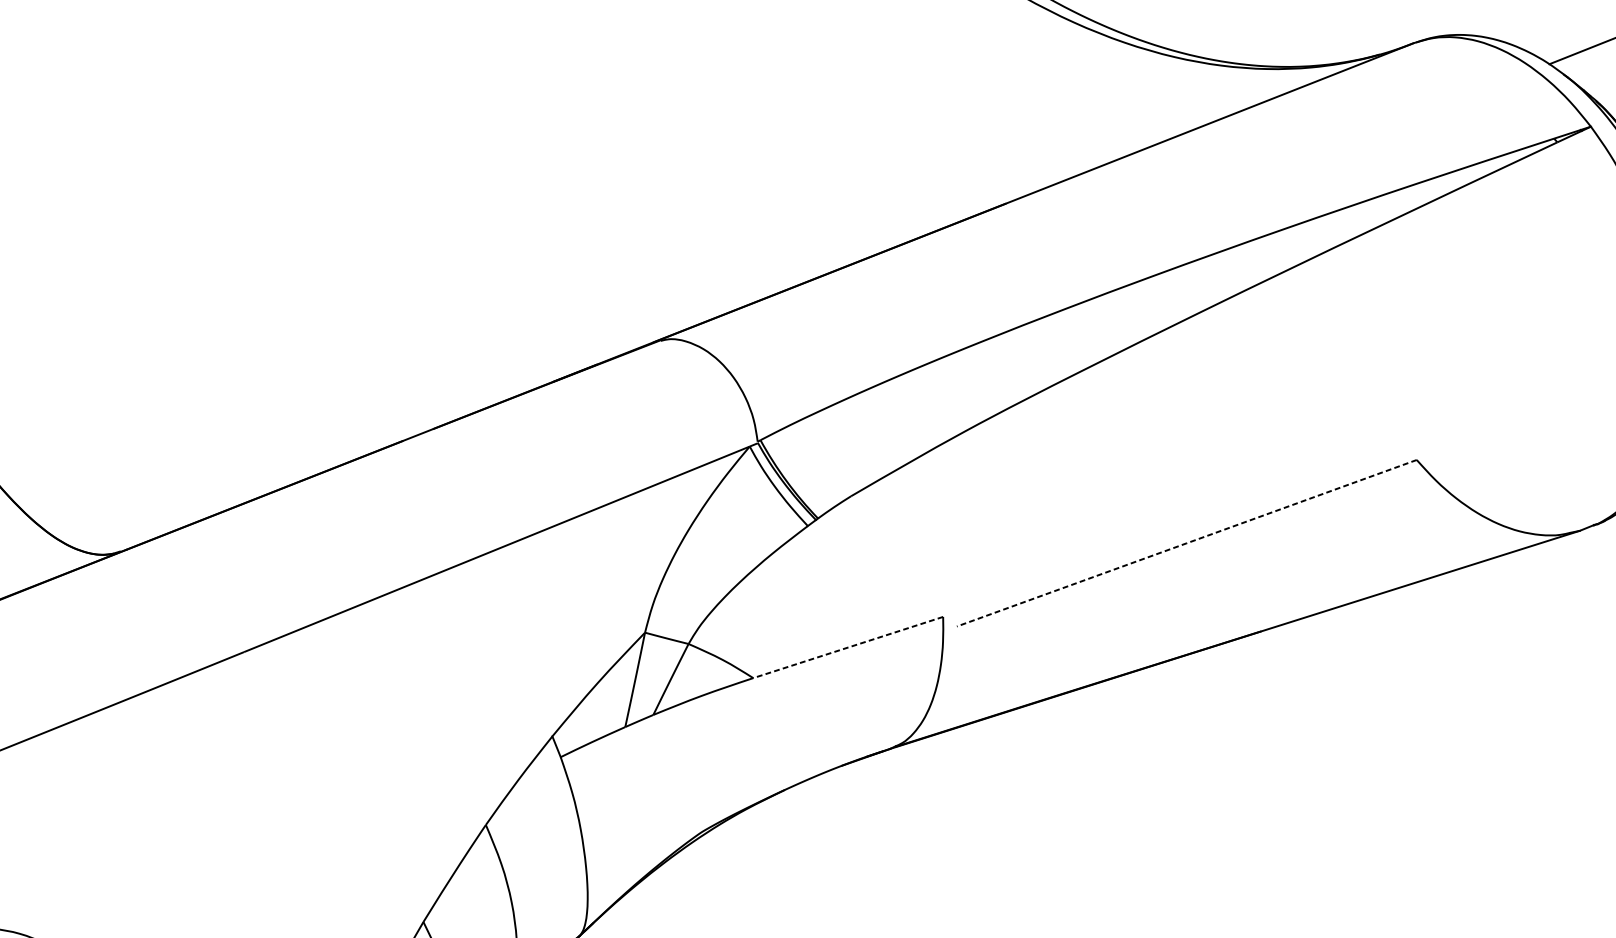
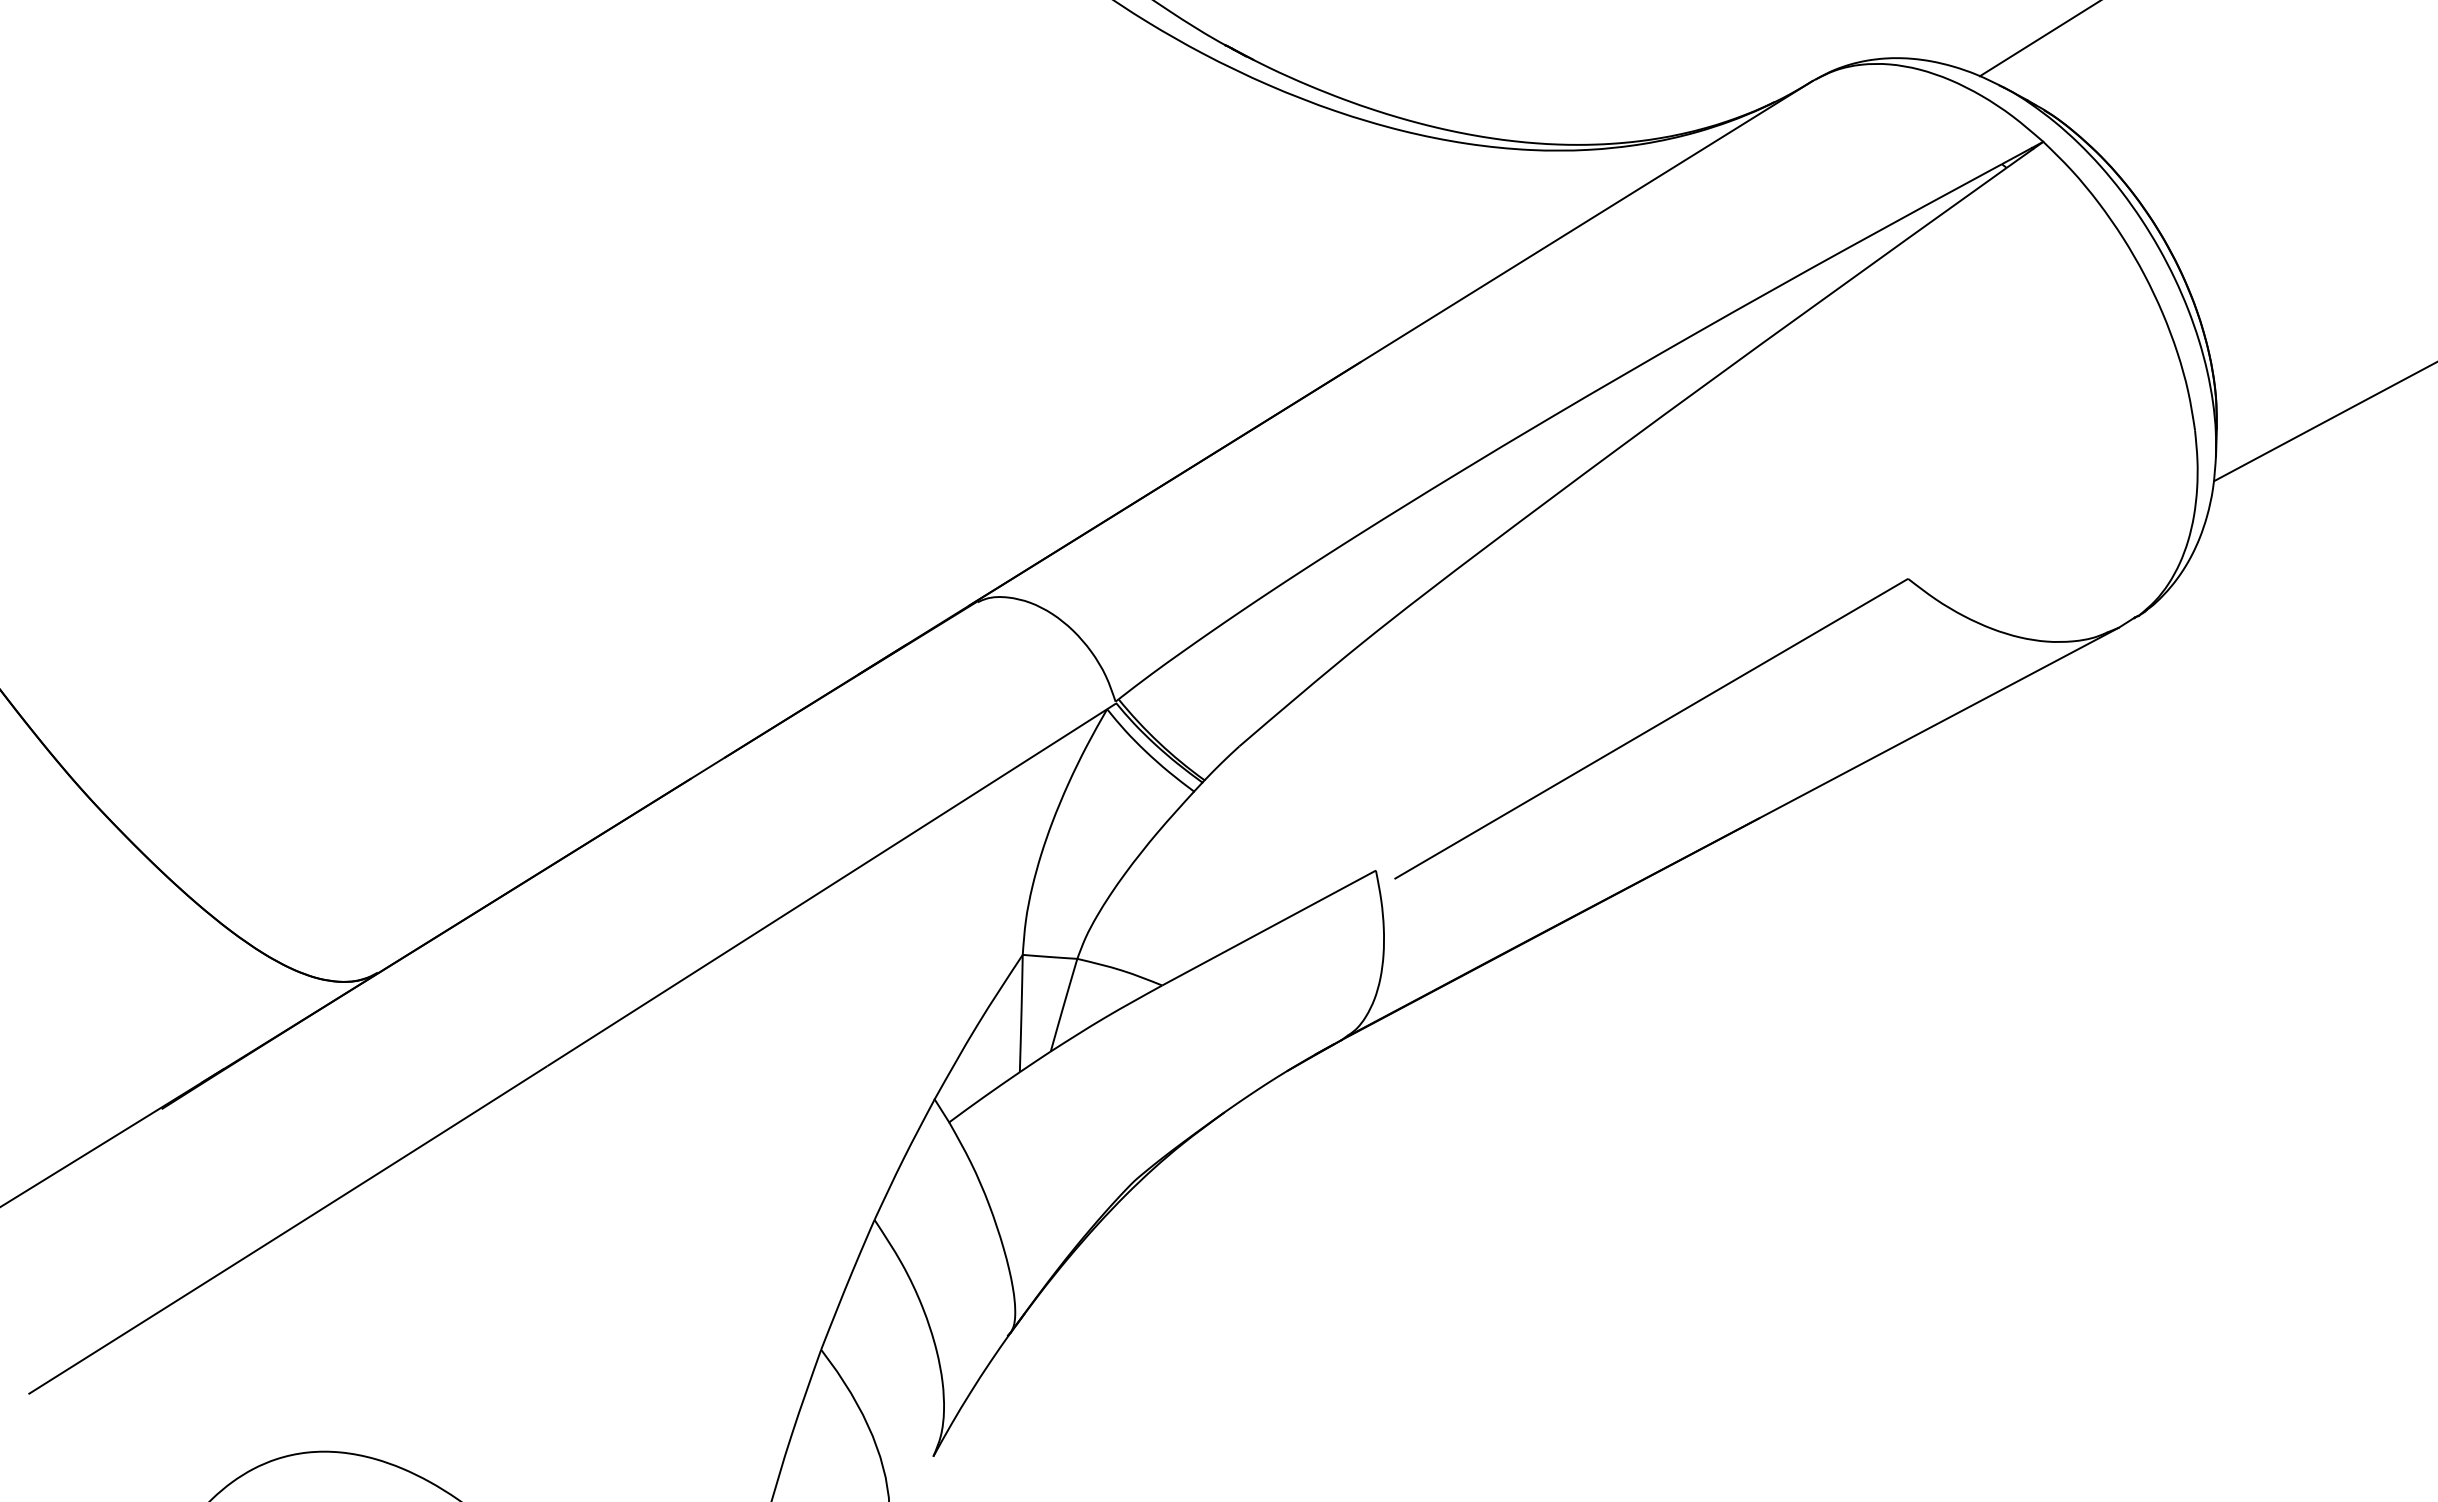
line: (1187, 542) -> (1651, 728), dashed -> solid
line: (848, 647) -> (1269, 928), dashed -> solid

